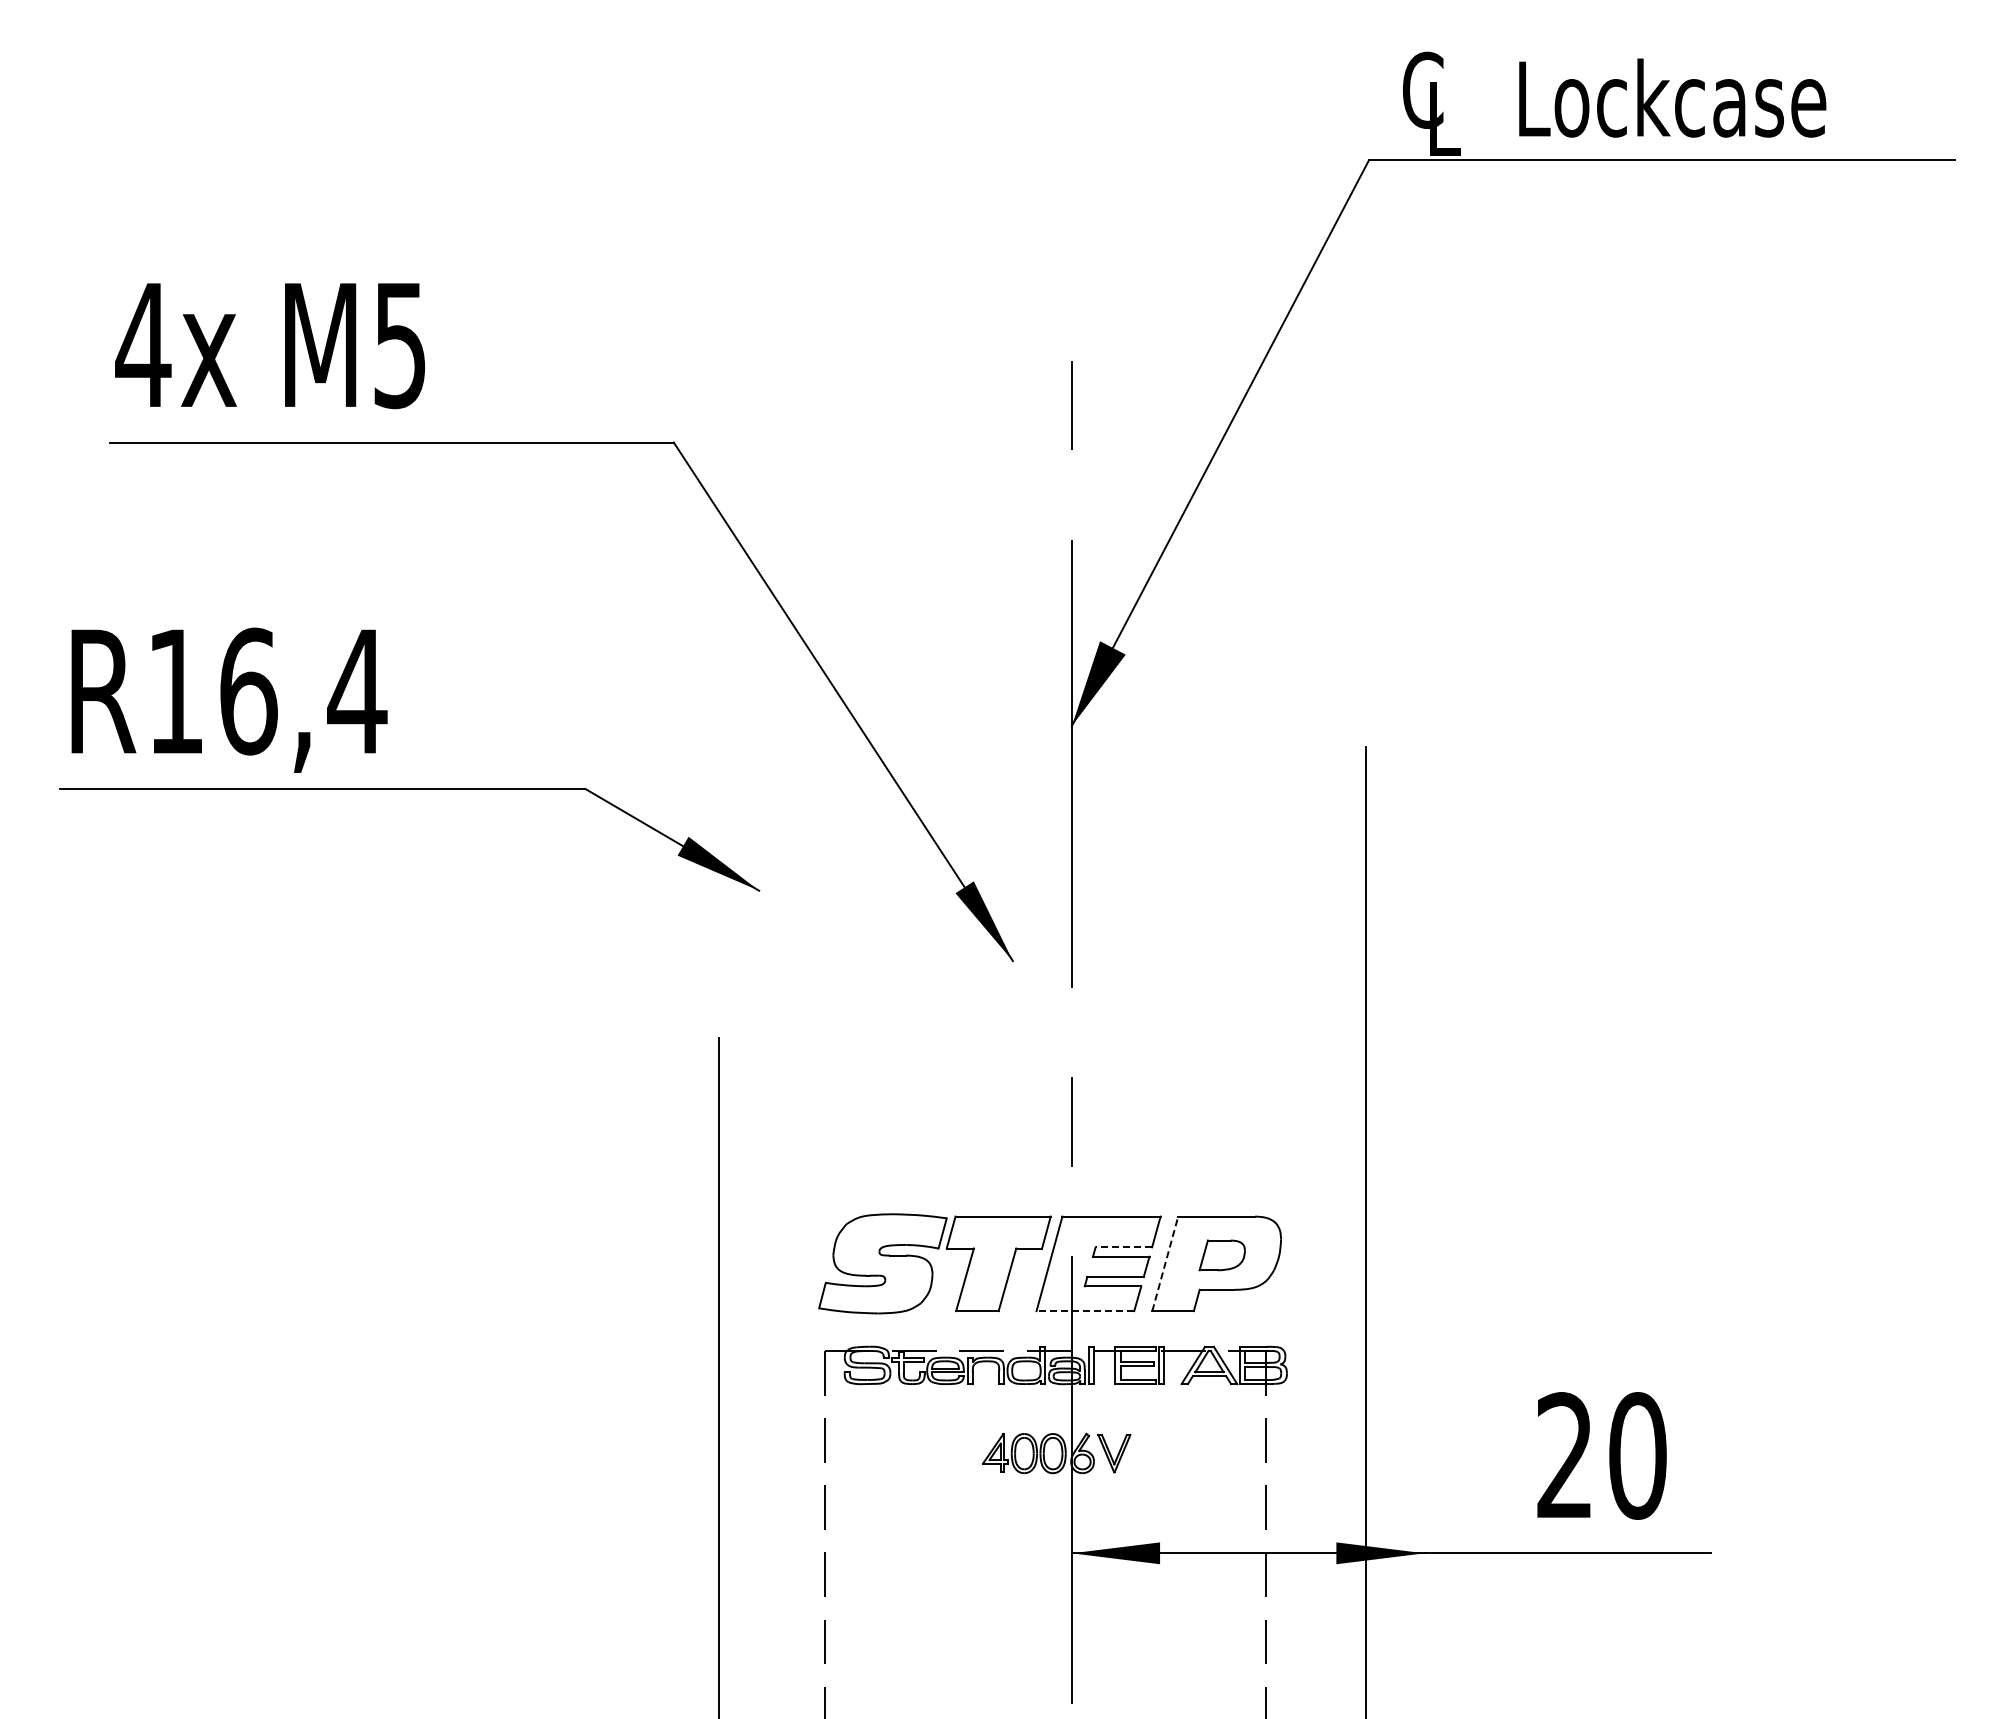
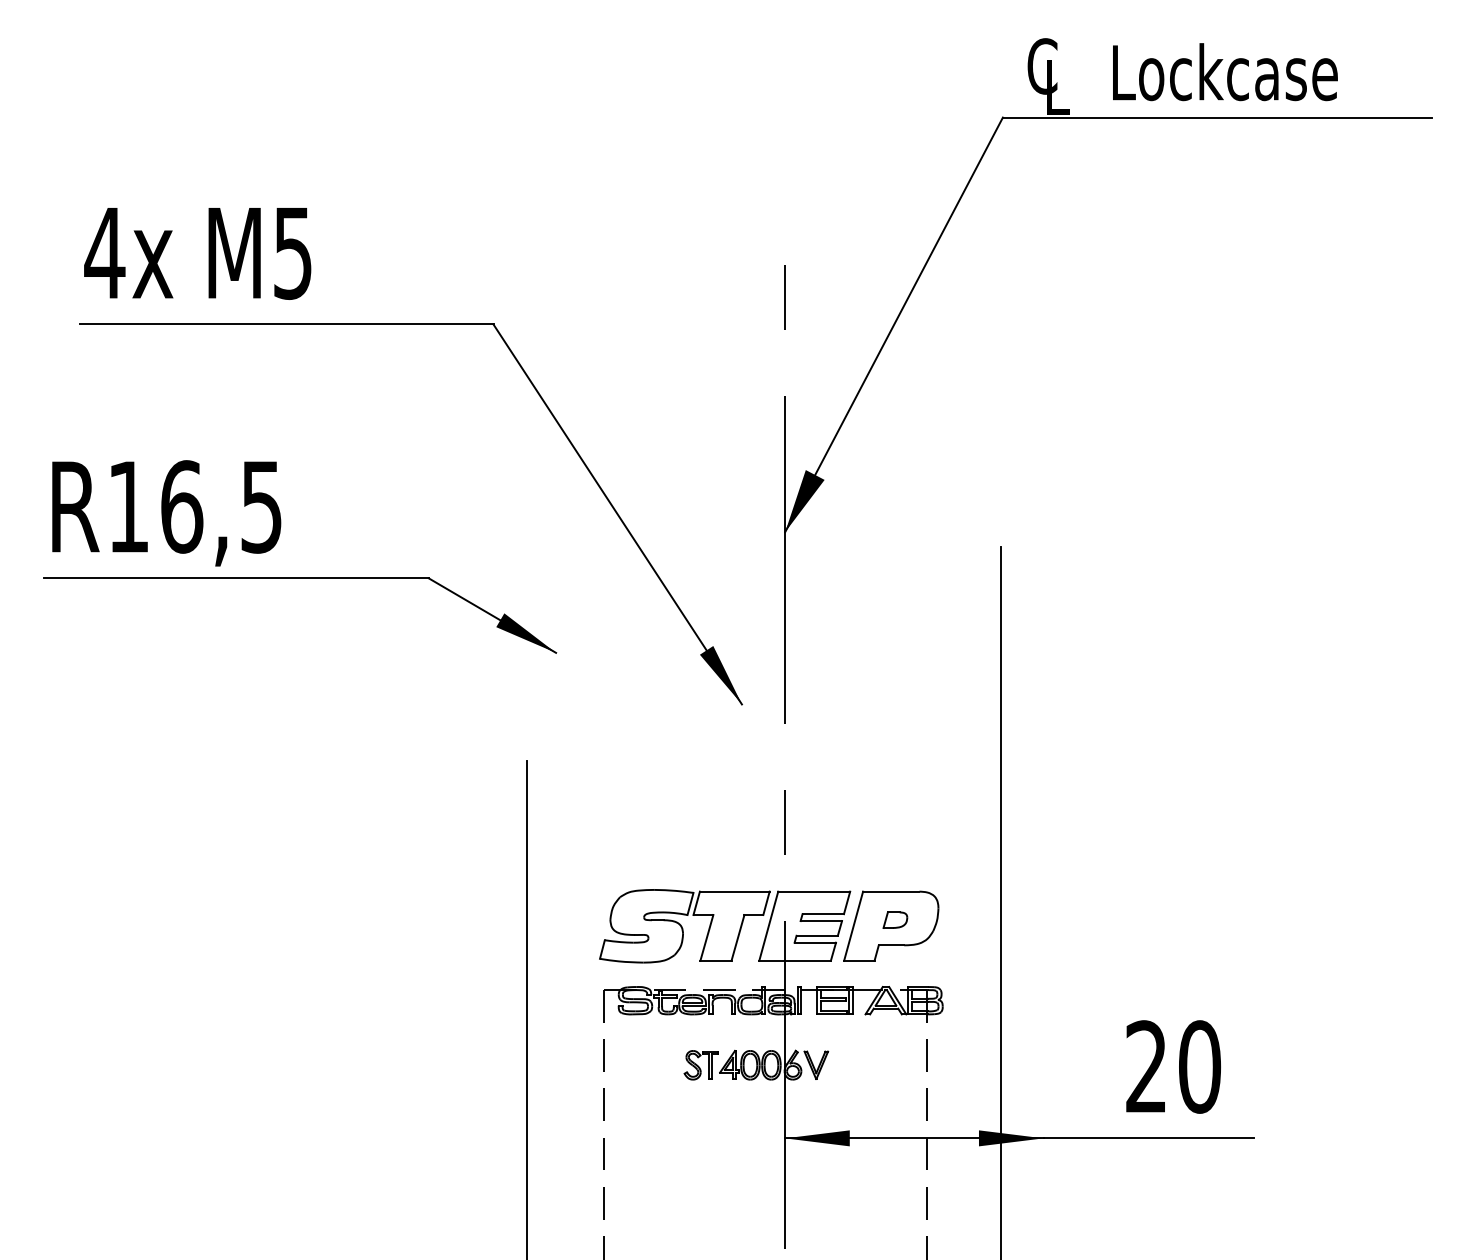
text: (357, 692) -> (261, 507), R16,4 -> R16,5
line: (1123, 1247) -> (822, 914), dashed -> solid
part: (1222, 1255) -> (895, 920), size x0.71
line: (1165, 1263) -> (853, 926), dashed -> solid
line: (1085, 1311) -> (795, 961), dashed -> solid
part: (956, 1453) -> (700, 1065), added

